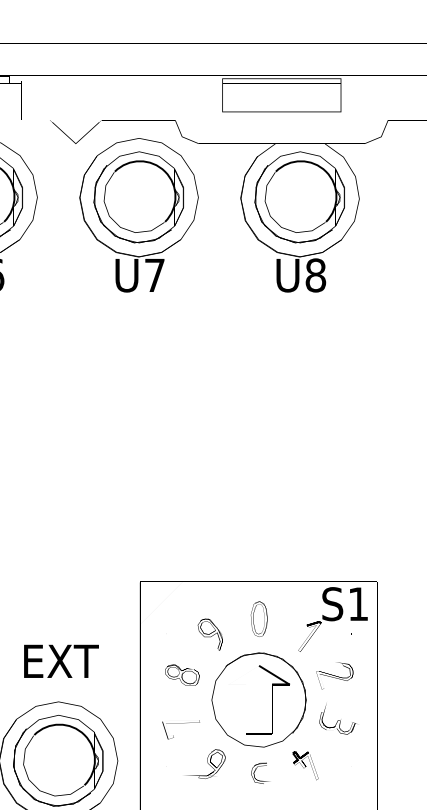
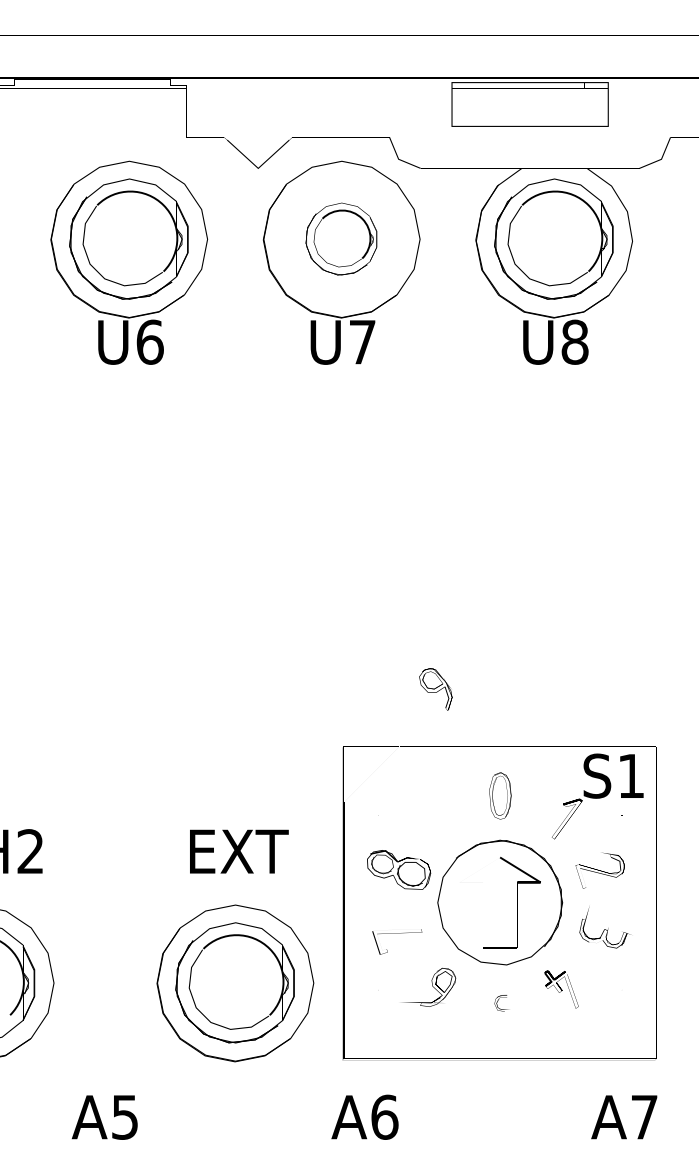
part: (138, 196) -> (341, 238), size x0.6
part: (210, 634) -> (435, 689), moved
part: (182, 674) -> (398, 869), size x1.4
part: (260, 780) -> (501, 1008), size x0.6

